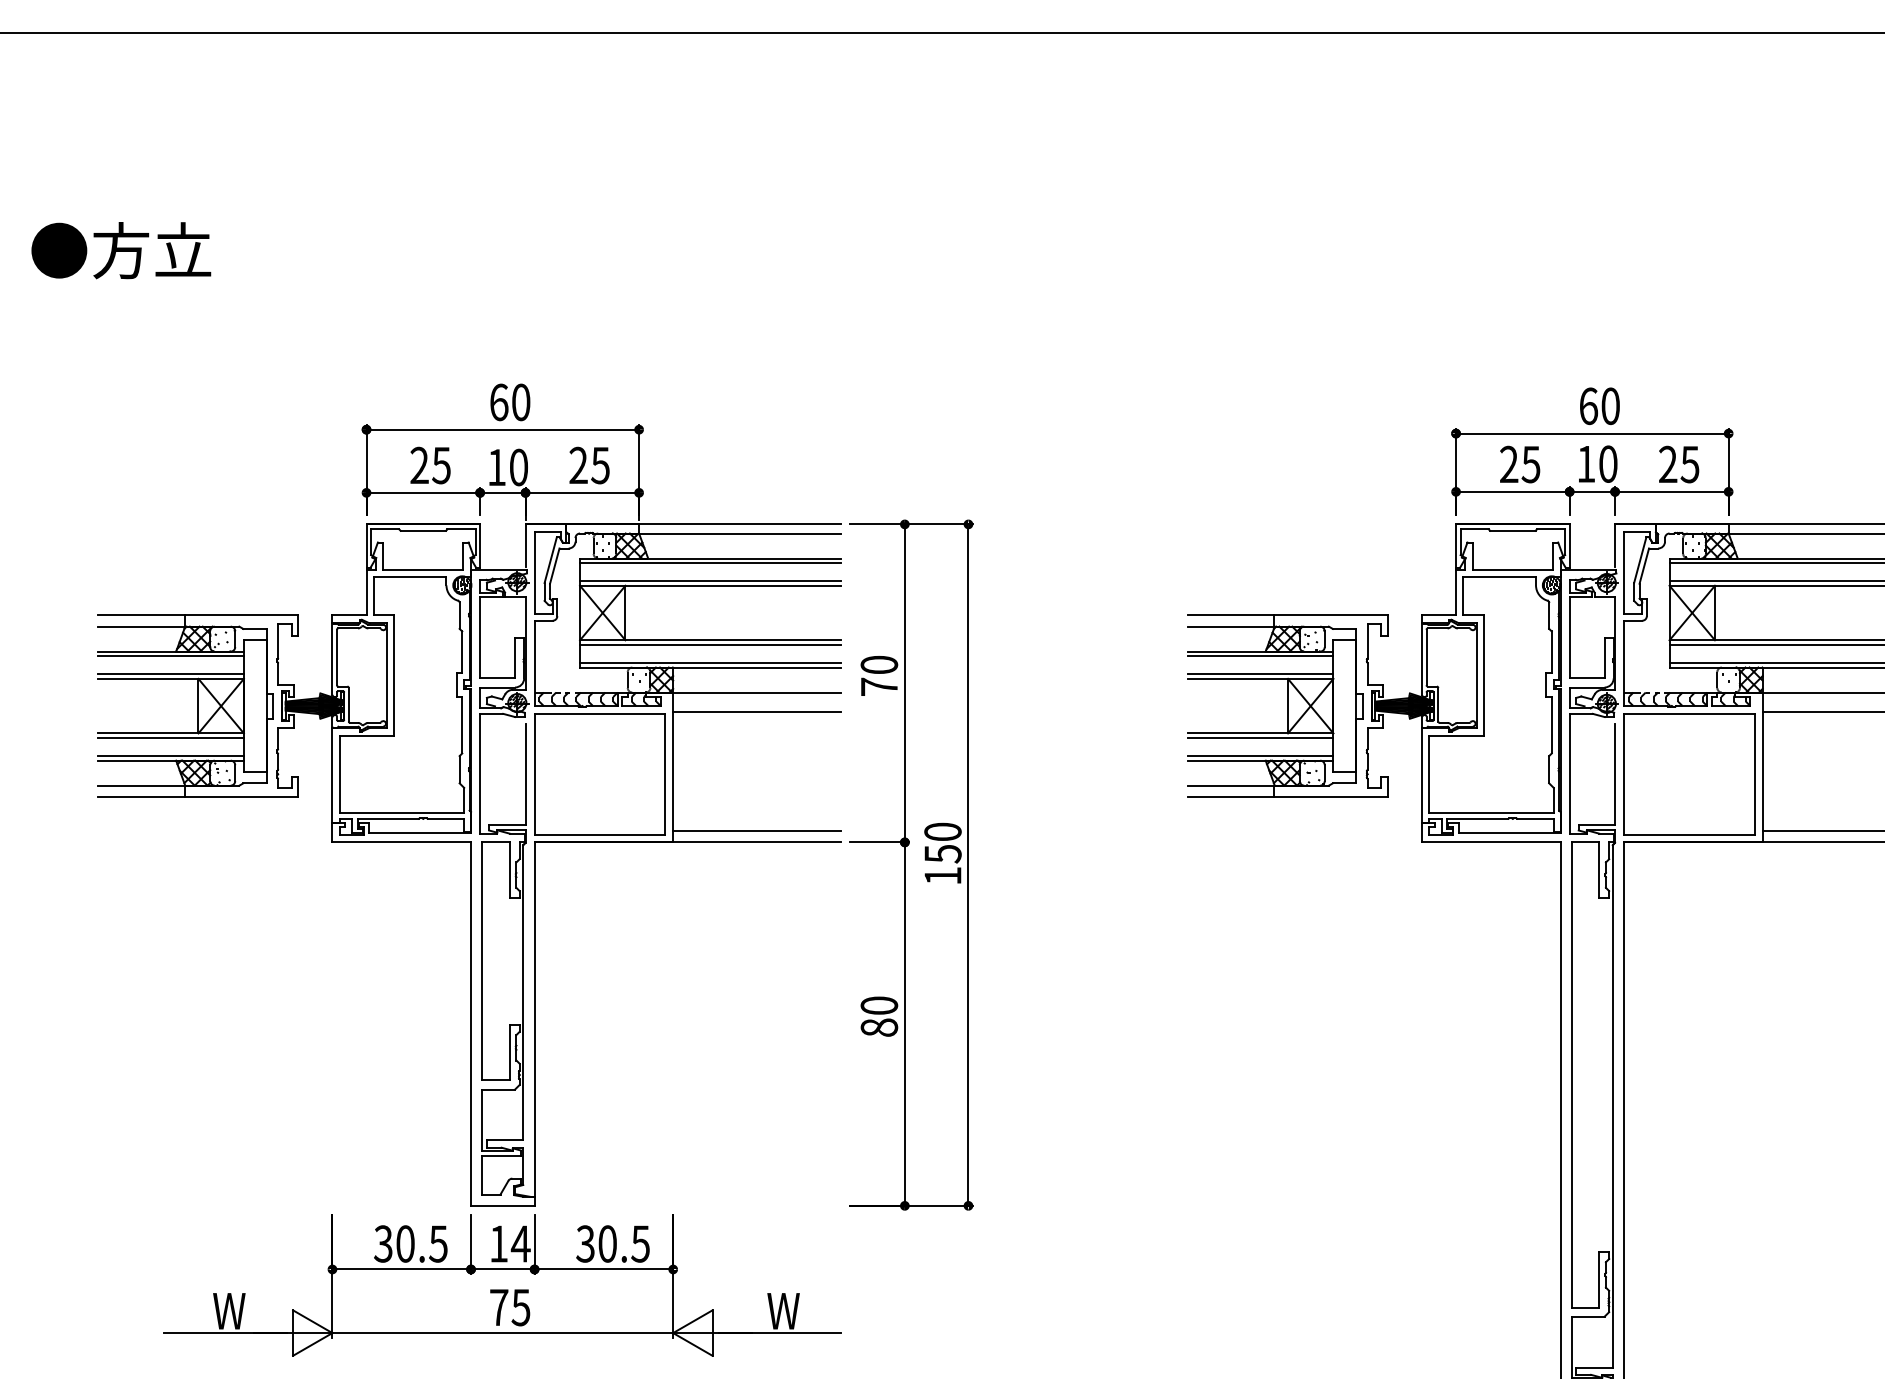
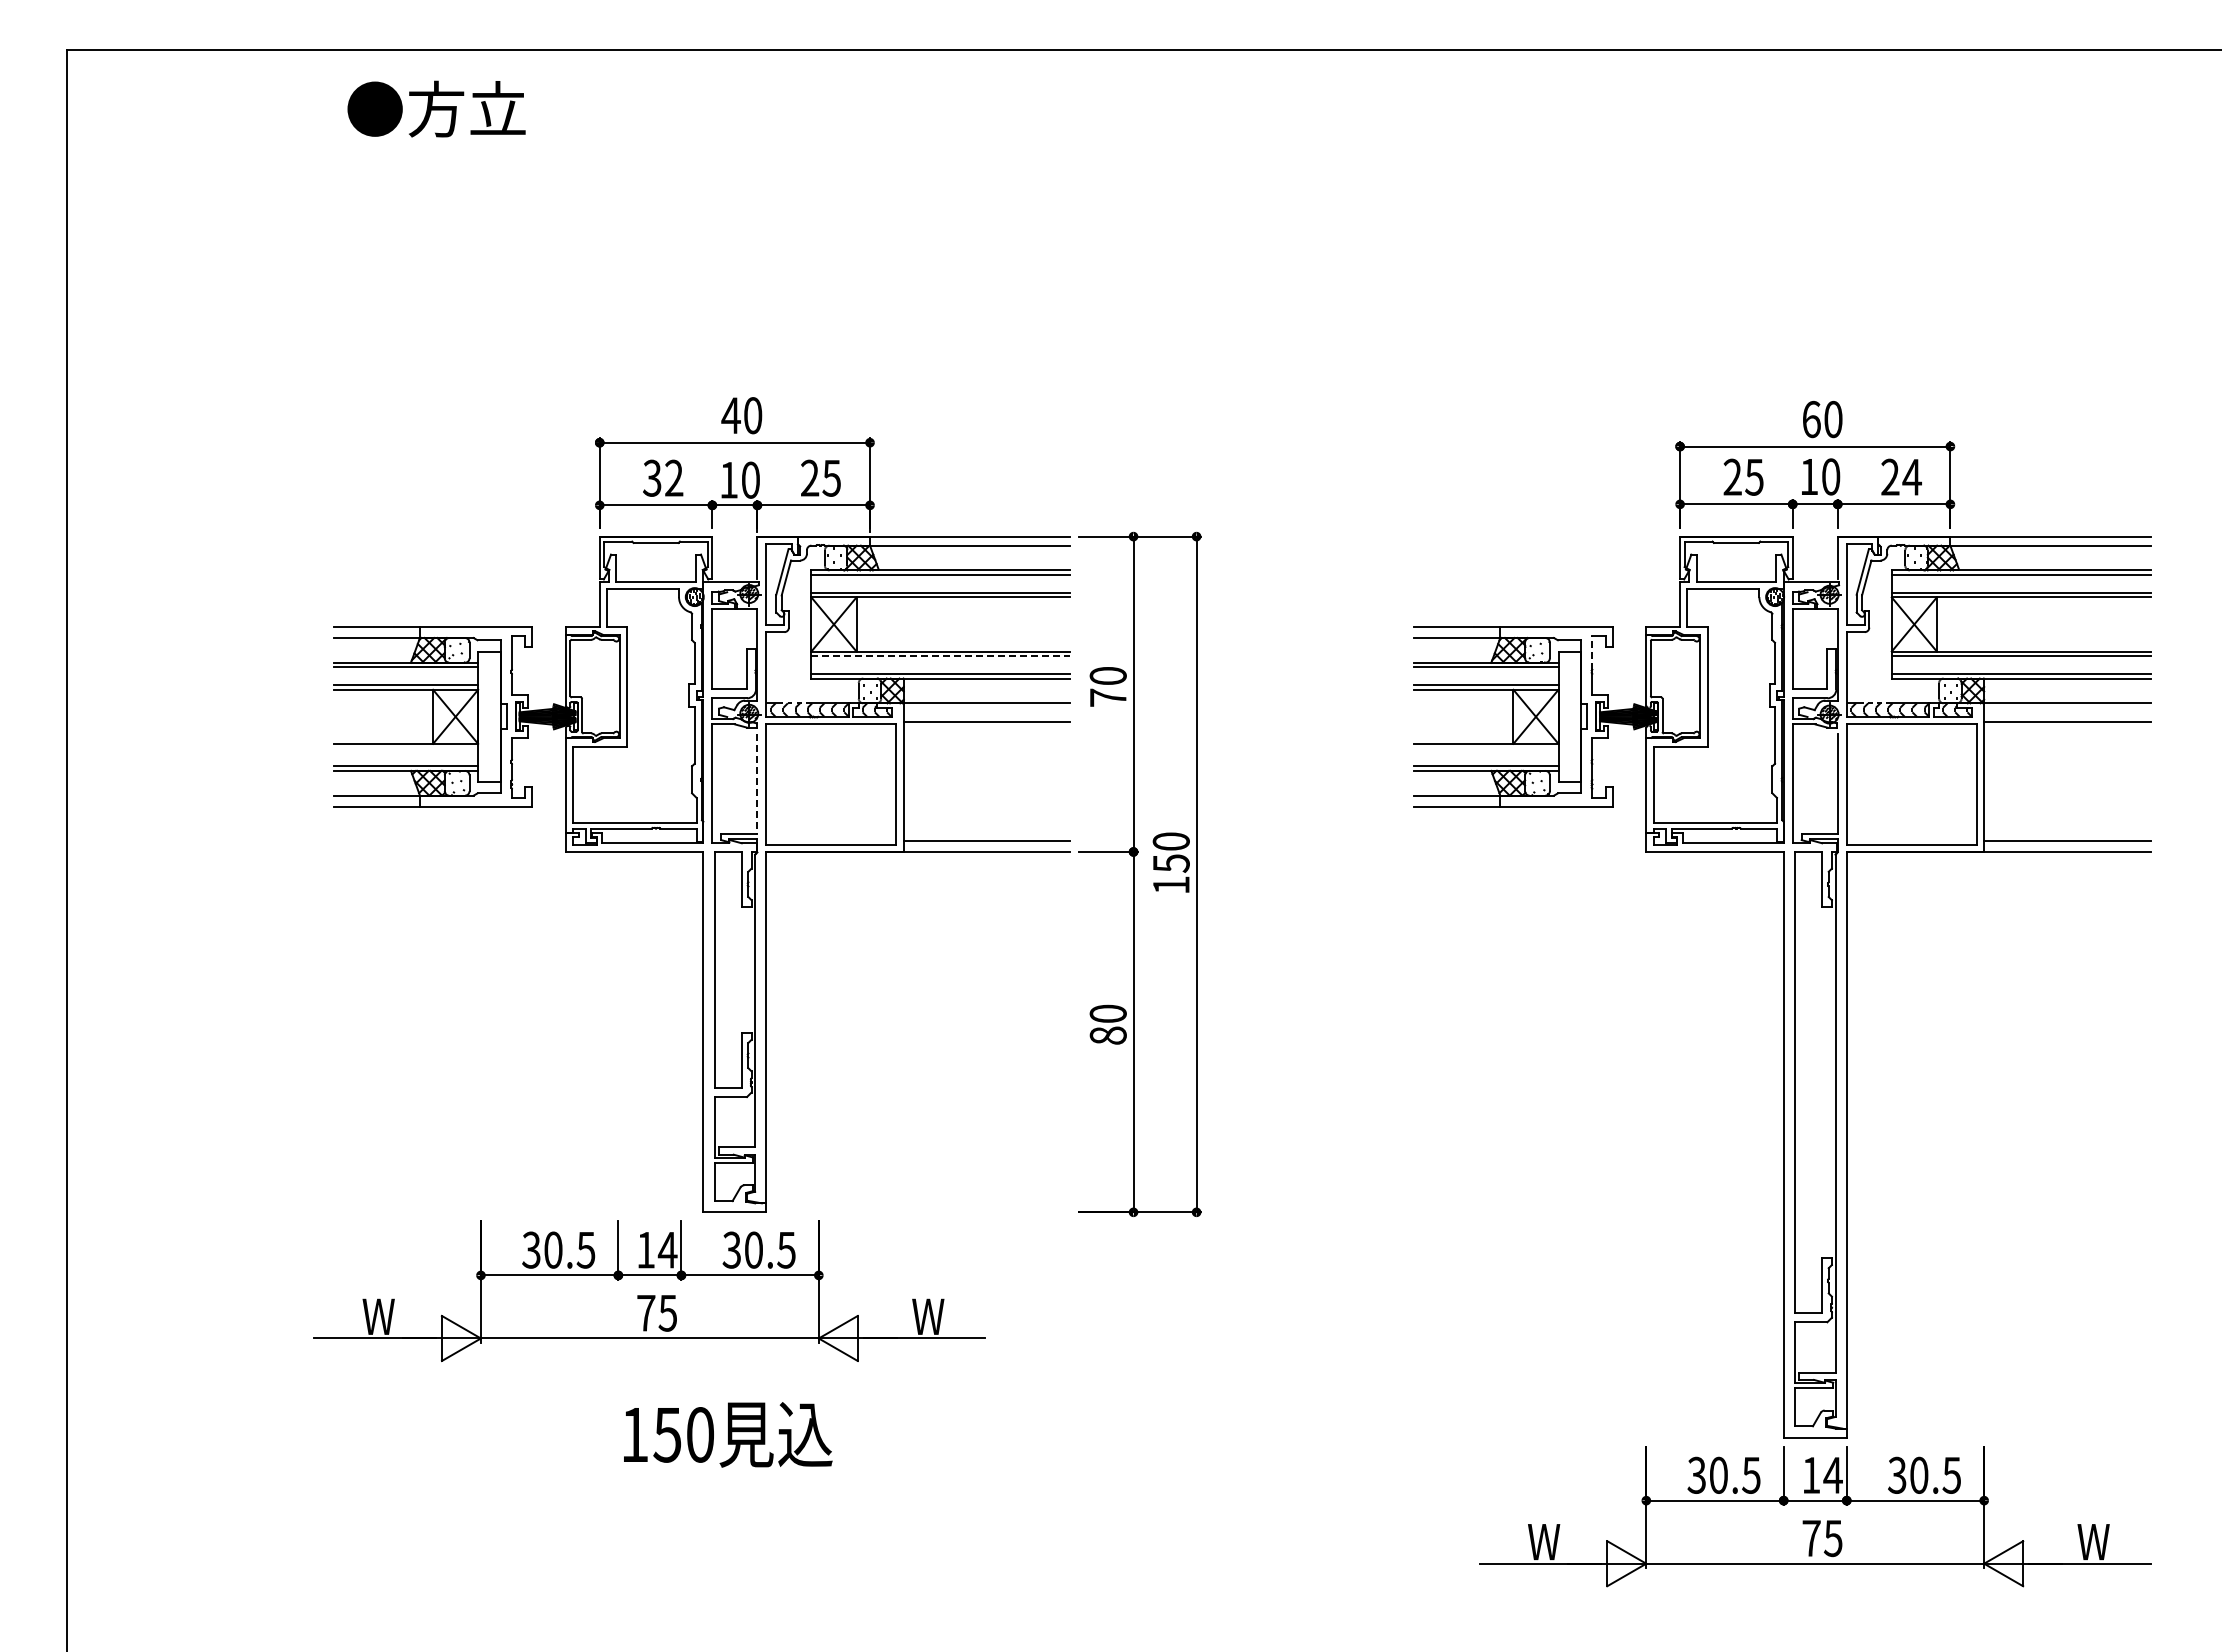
text: (121, 249) -> (436, 108), moved
text: (498, 402) -> (730, 415), 60 -> 40
text: (430, 464) -> (663, 477), 25 -> 32
text: (1689, 464) -> (1911, 477), 25 -> 24
line: (1367, 641) -> (1592, 652), solid -> dashed
line: (711, 645) -> (941, 656), solid -> dashed
line: (170, 738) -> (405, 748), removed
line: (1260, 738) -> (1486, 748), removed
line: (525, 774) -> (757, 784), solid -> dashed
part: (502, 1284) -> (649, 1290), moved

